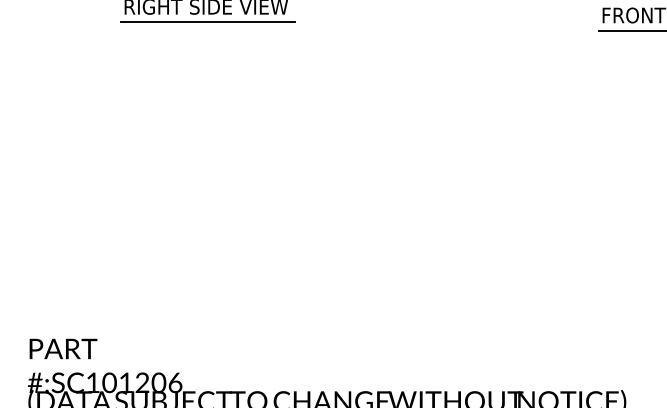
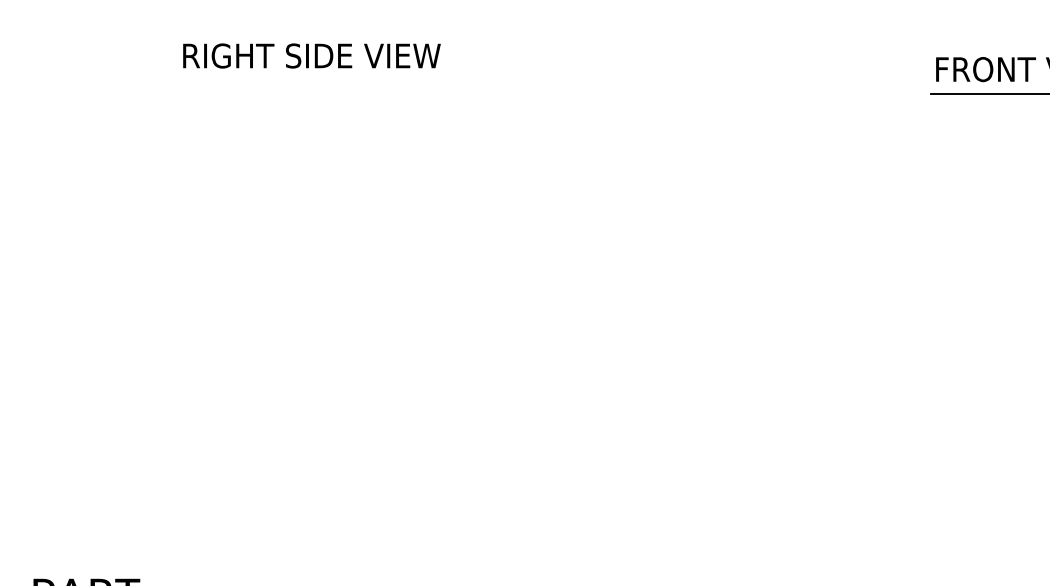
line: (207, 22) -> (313, 80), removed

